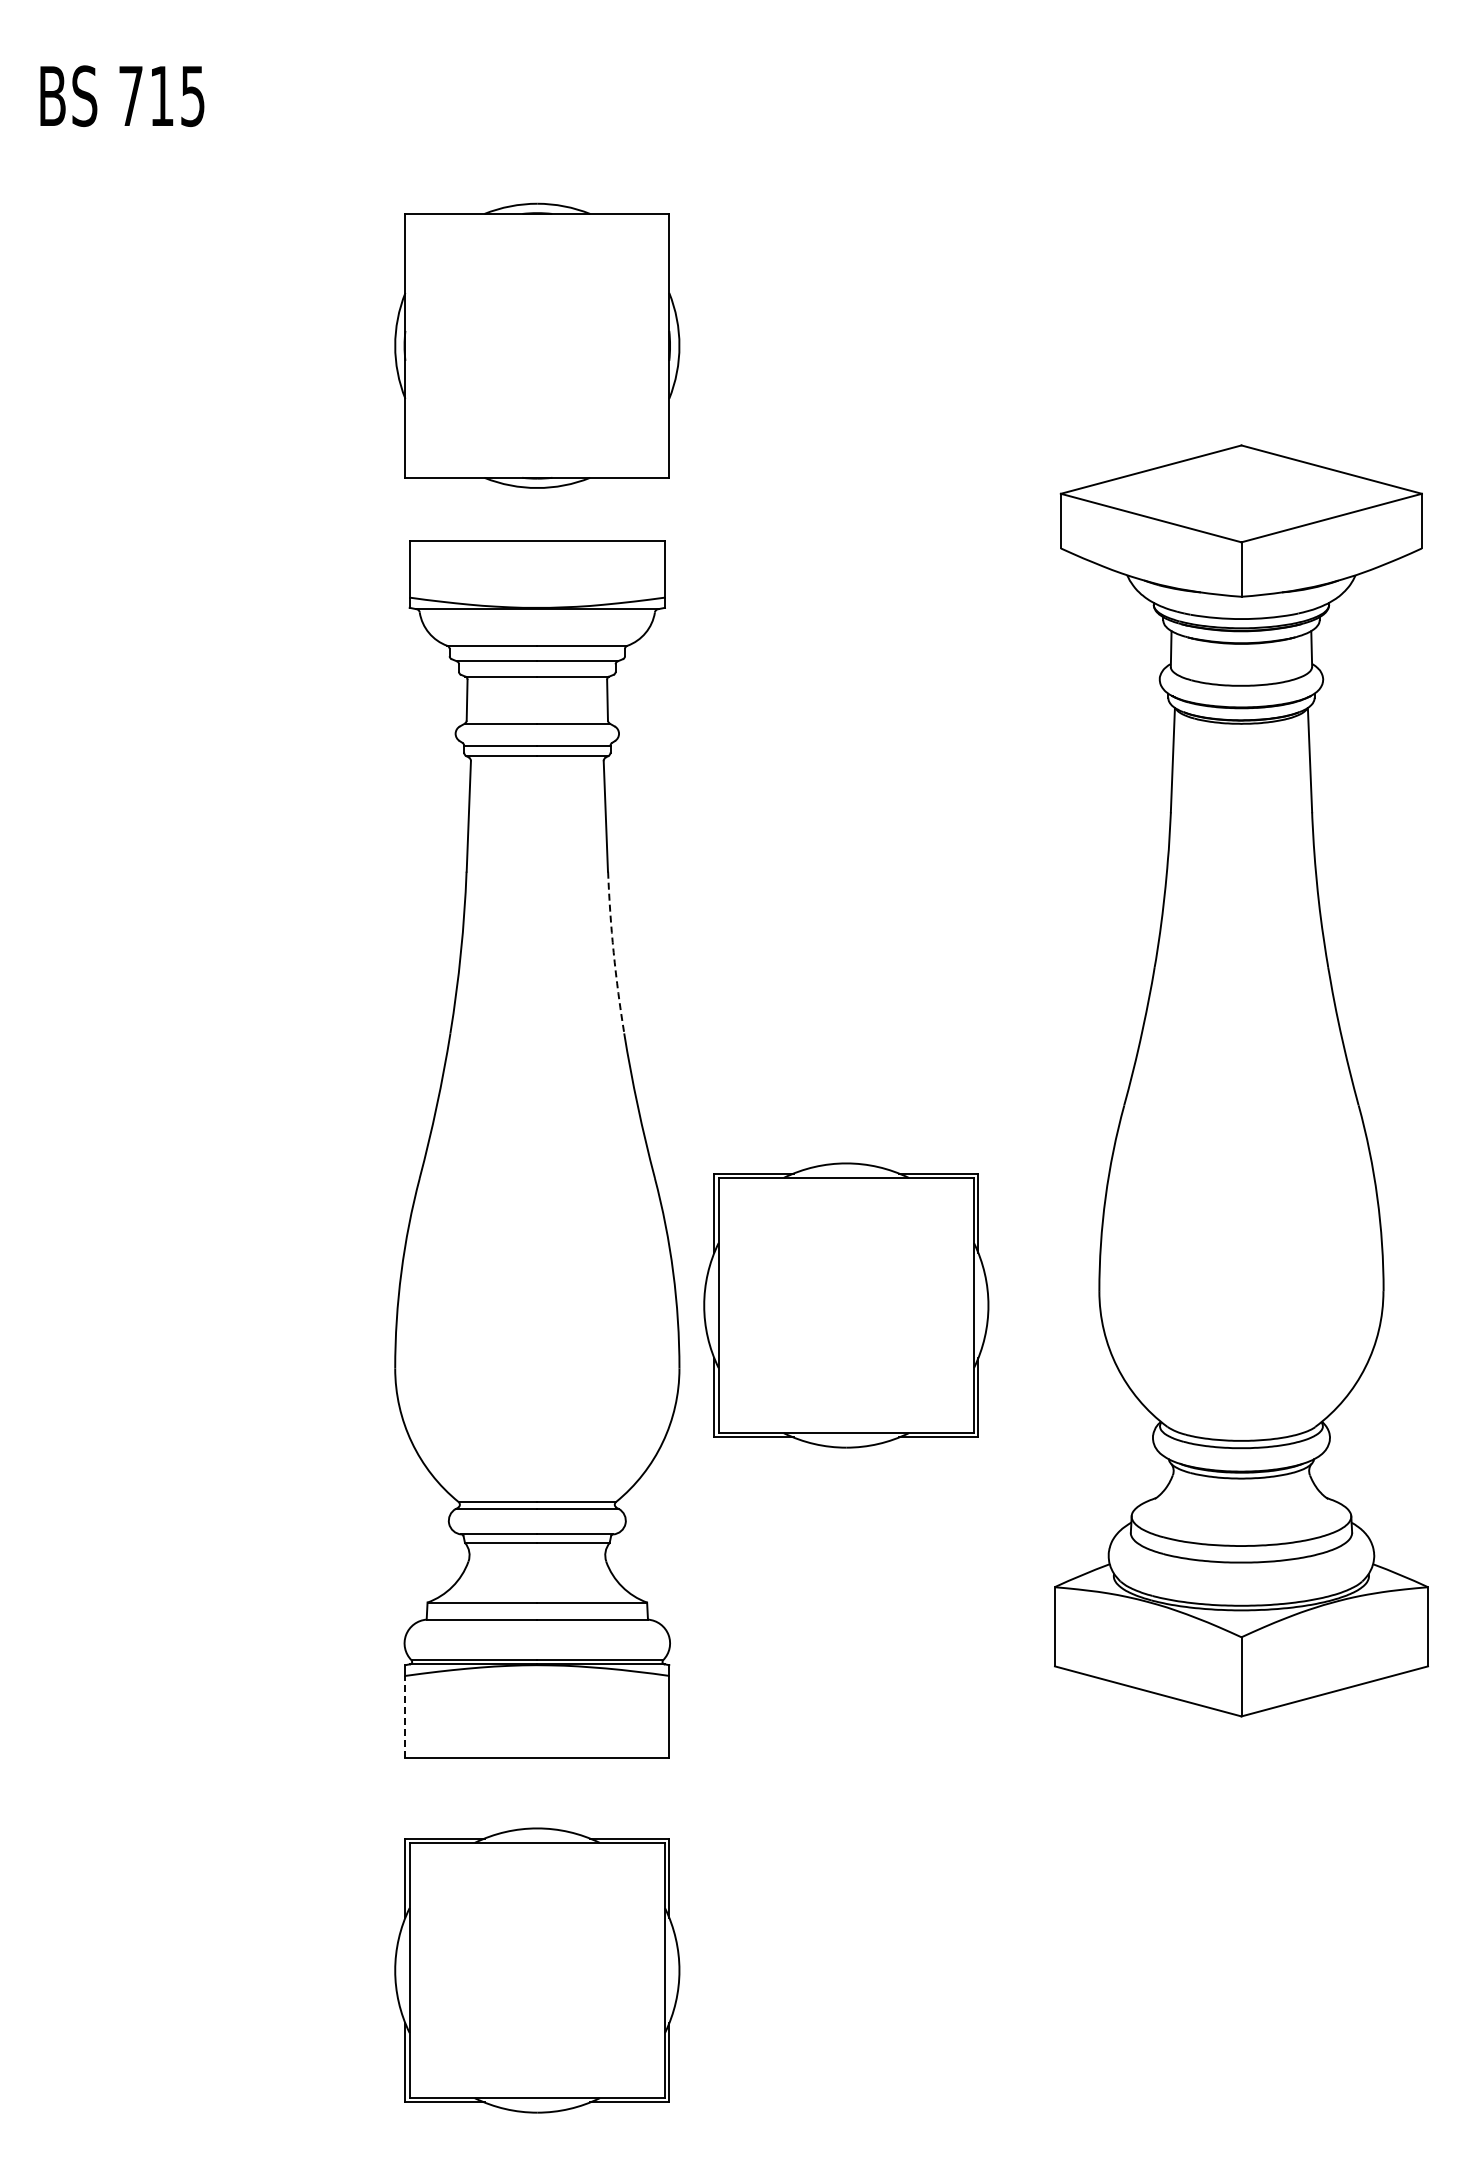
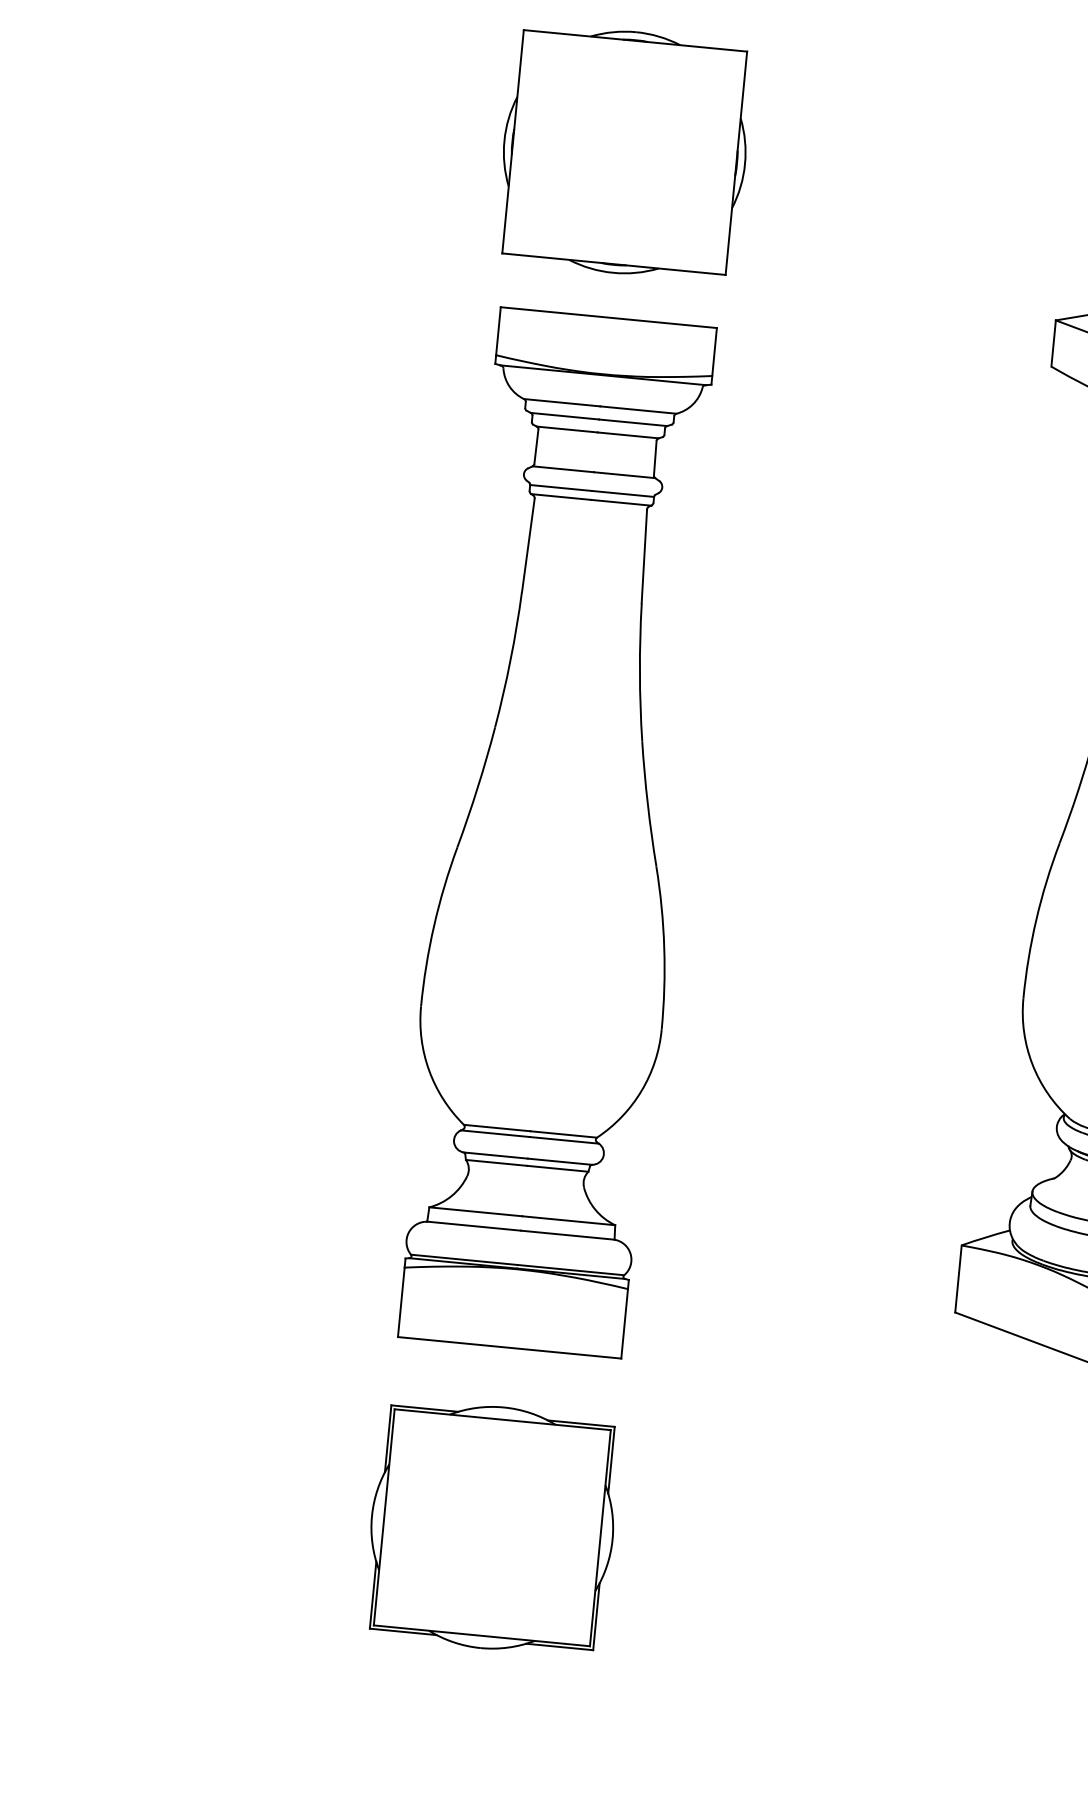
arc: (613, 952) -> (639, 672), dashed -> solid
part: (846, 1305) -> (808, 990), removed
line: (405, 1716) -> (401, 1301), dashed -> solid

